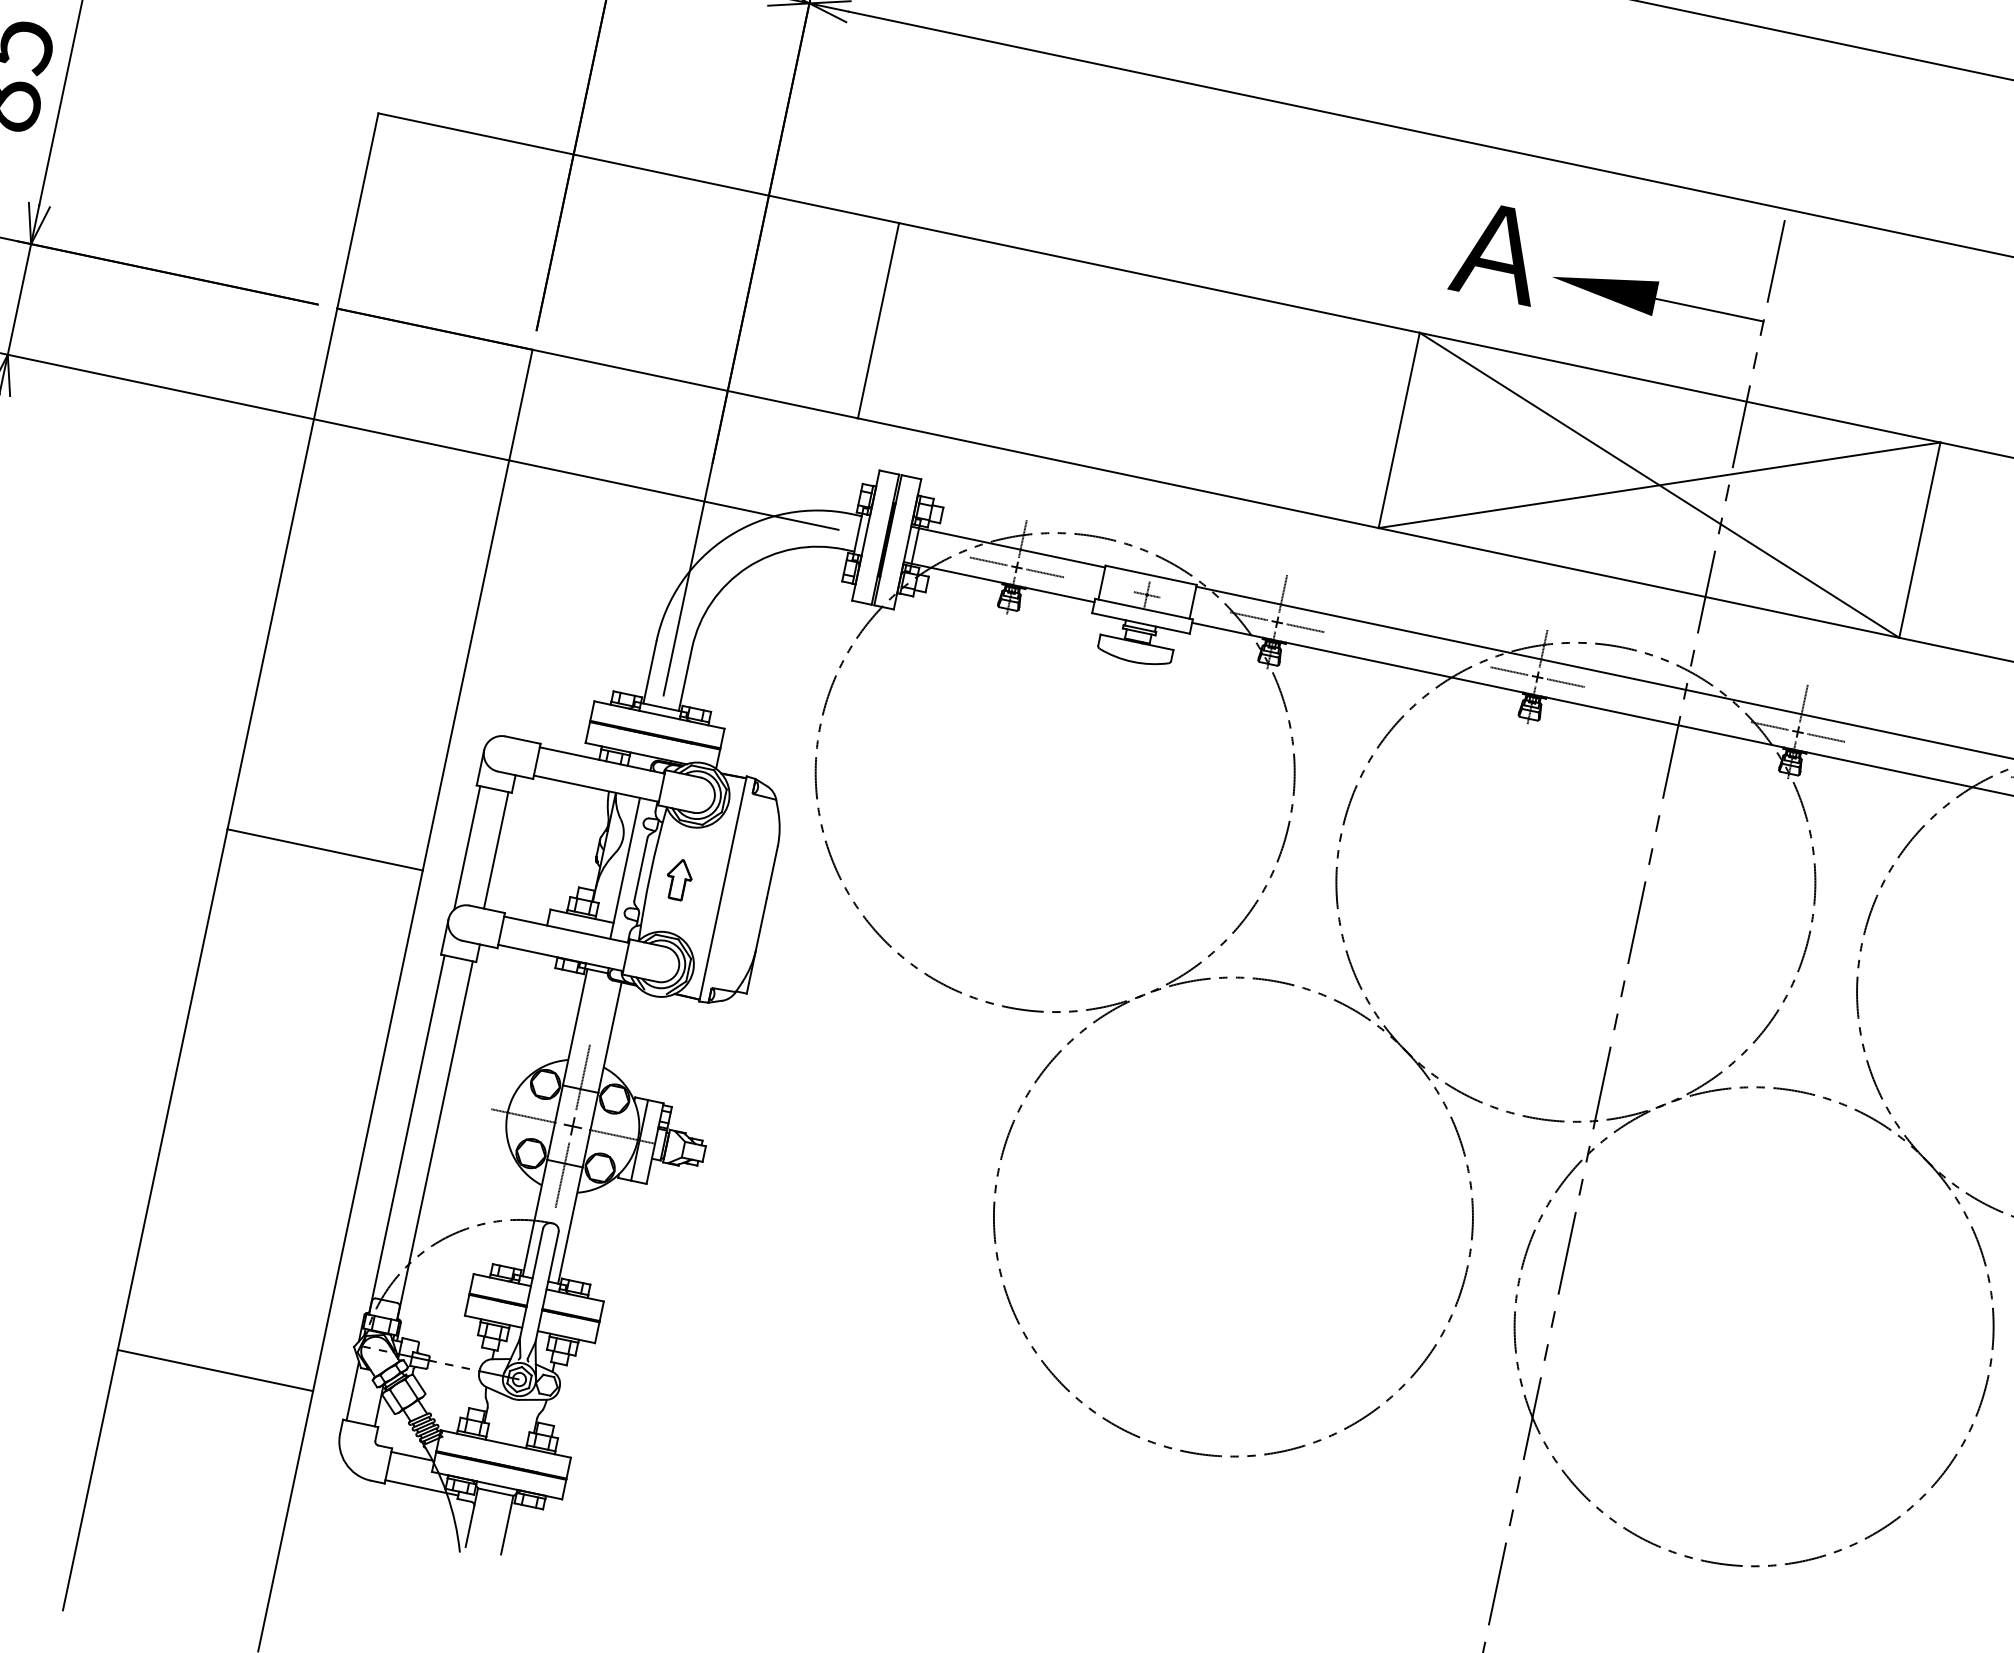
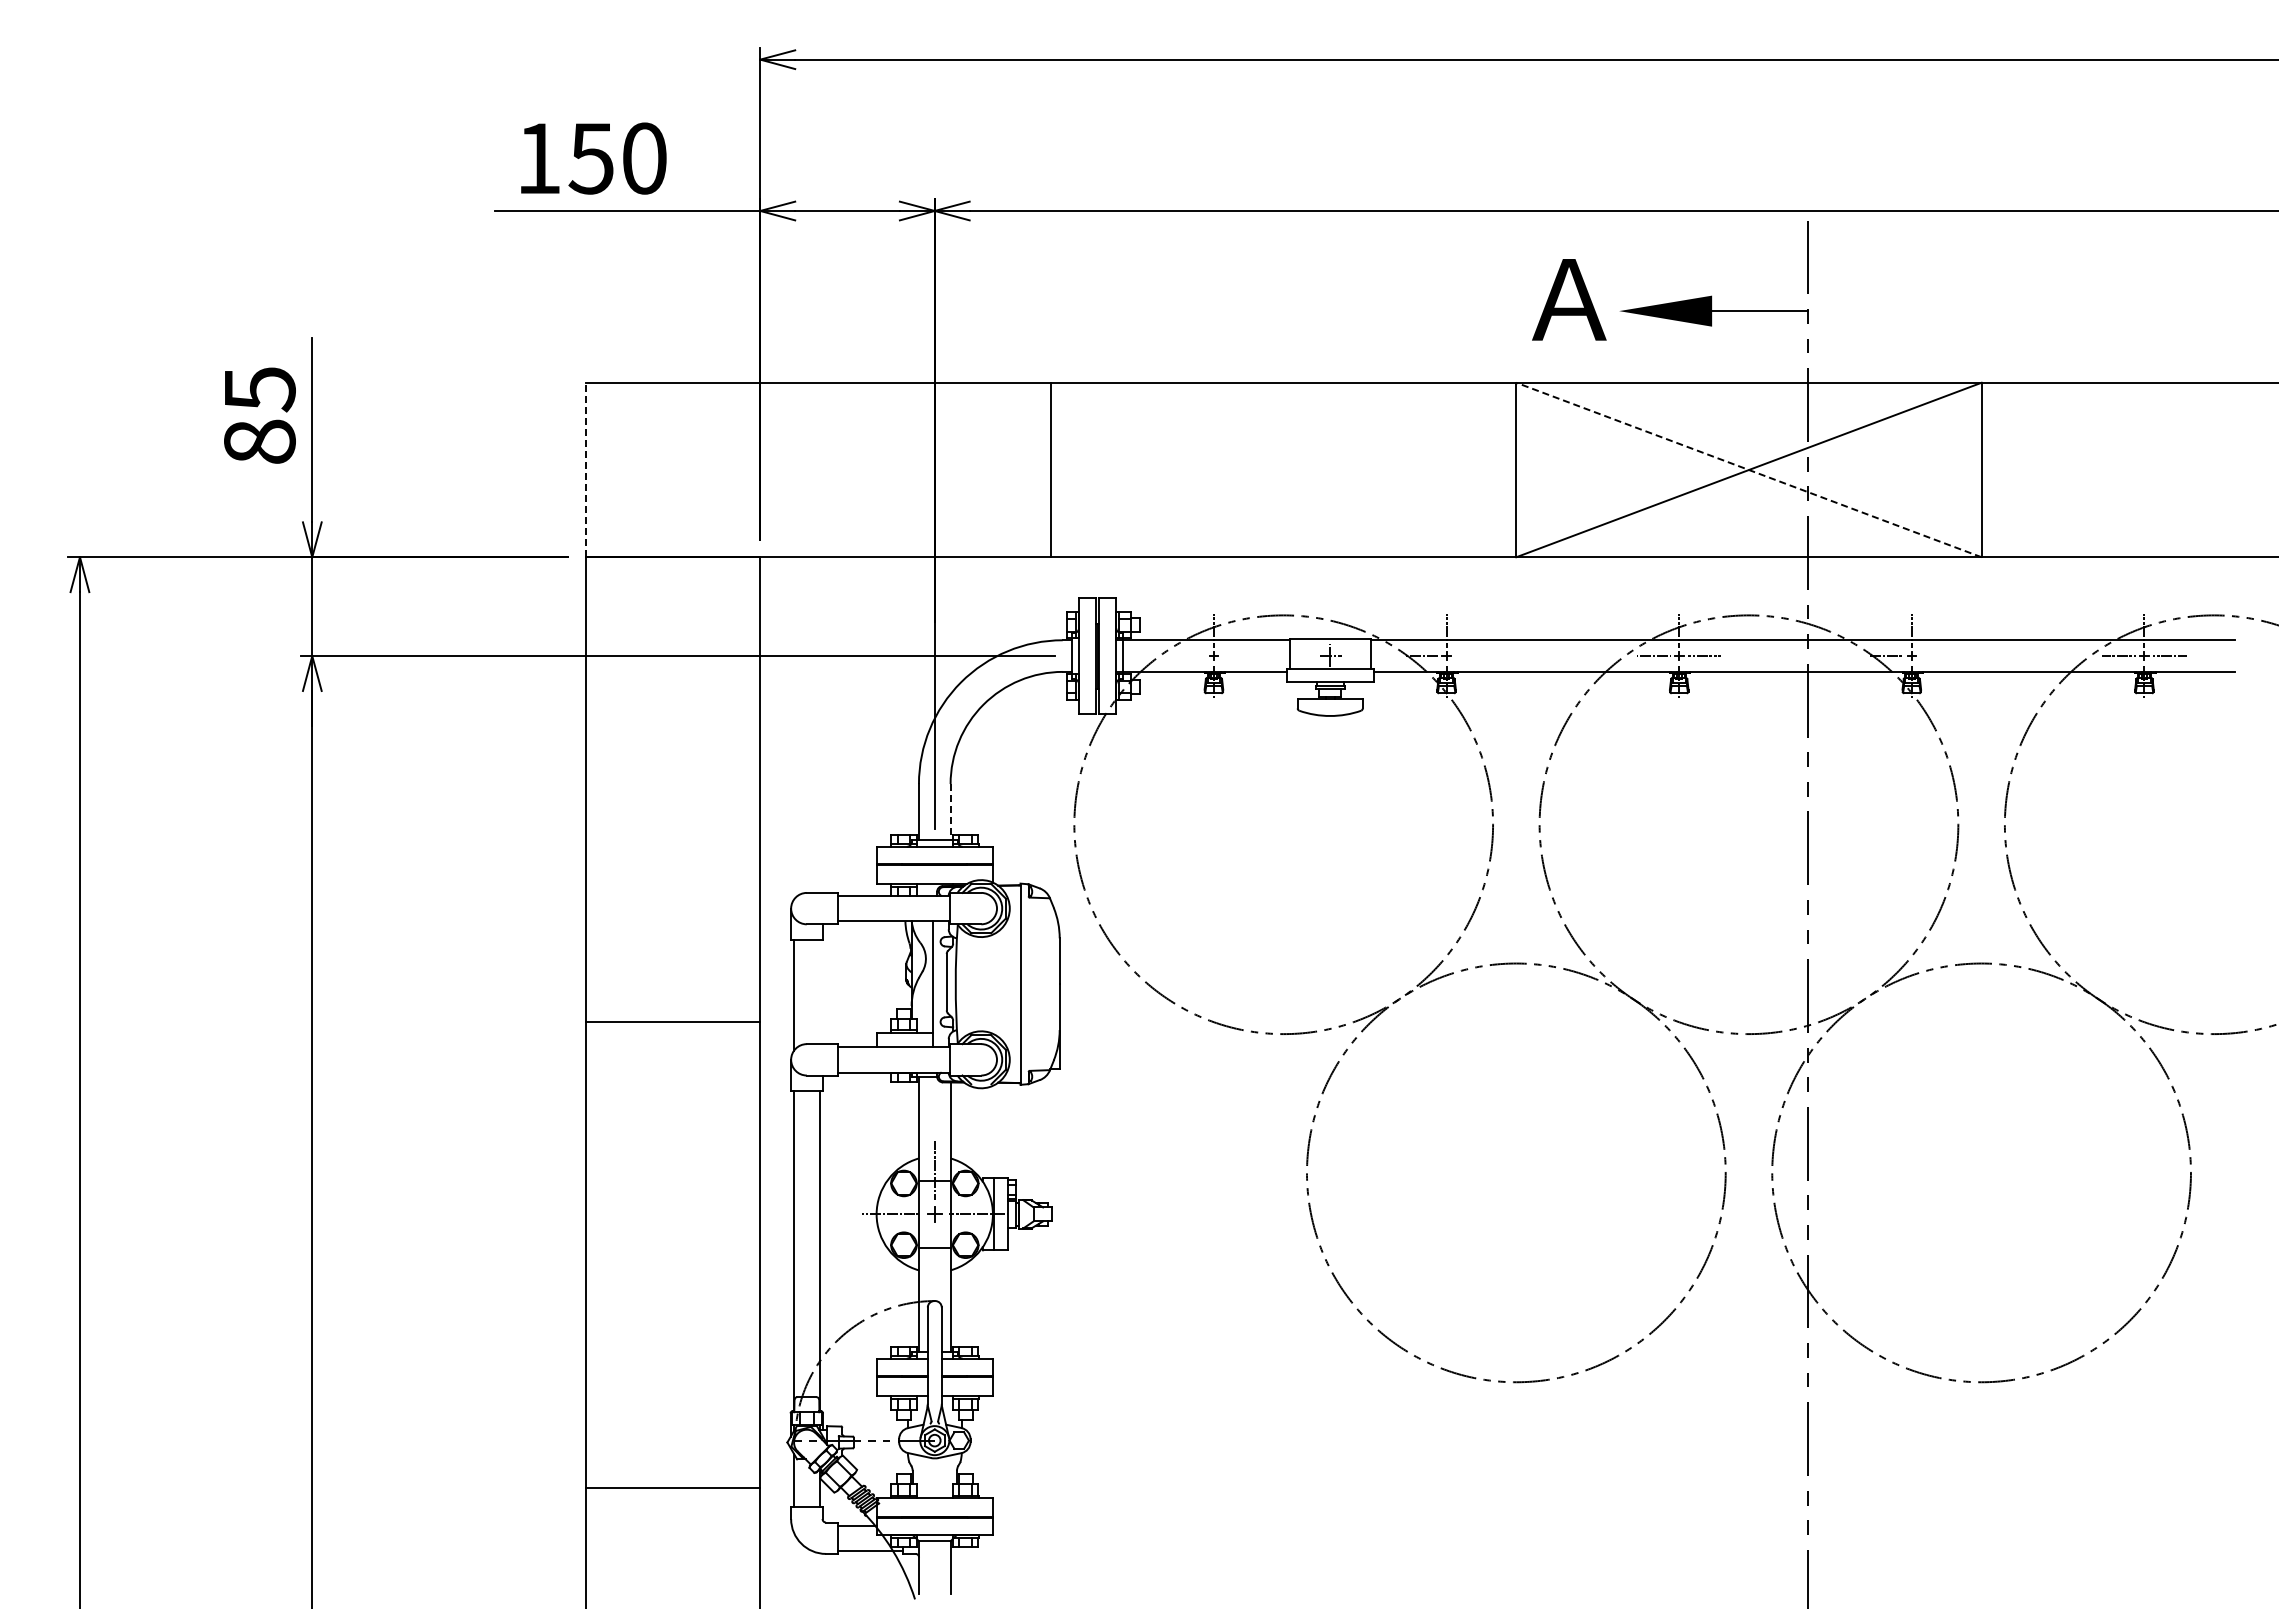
line: (357, 210) -> (585, 469), solid -> dashed
line: (1659, 484) -> (1748, 469), solid -> dashed
line: (988, 561) -> (1188, 656), removed
line: (1045, 573) -> (1239, 656), removed
line: (1305, 628) -> (1471, 656), removed
line: (685, 679) -> (950, 811), solid -> dashed
line: (1825, 738) -> (1936, 656), removed
line: (496, 850) -> (819, 992), removed
part: (678, 878) -> (980, 983), removed
line: (562, 1174) -> (934, 1257), removed

